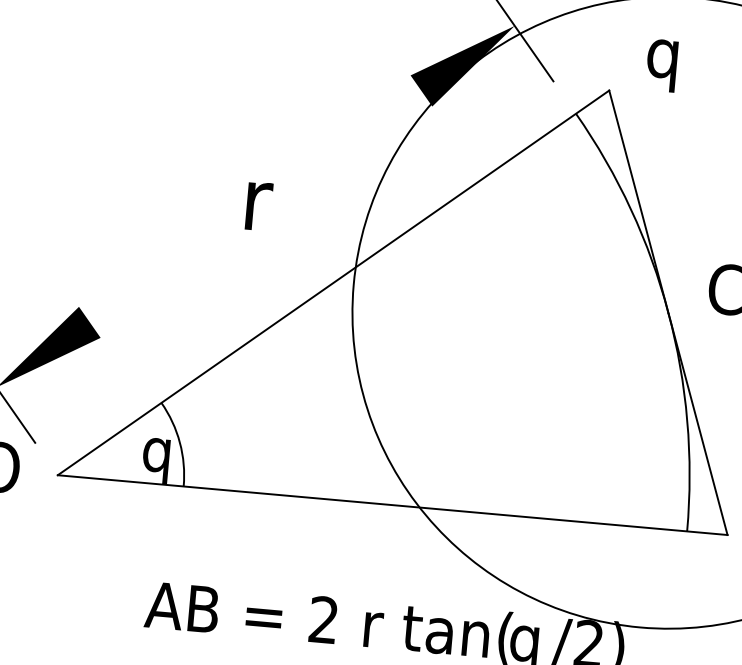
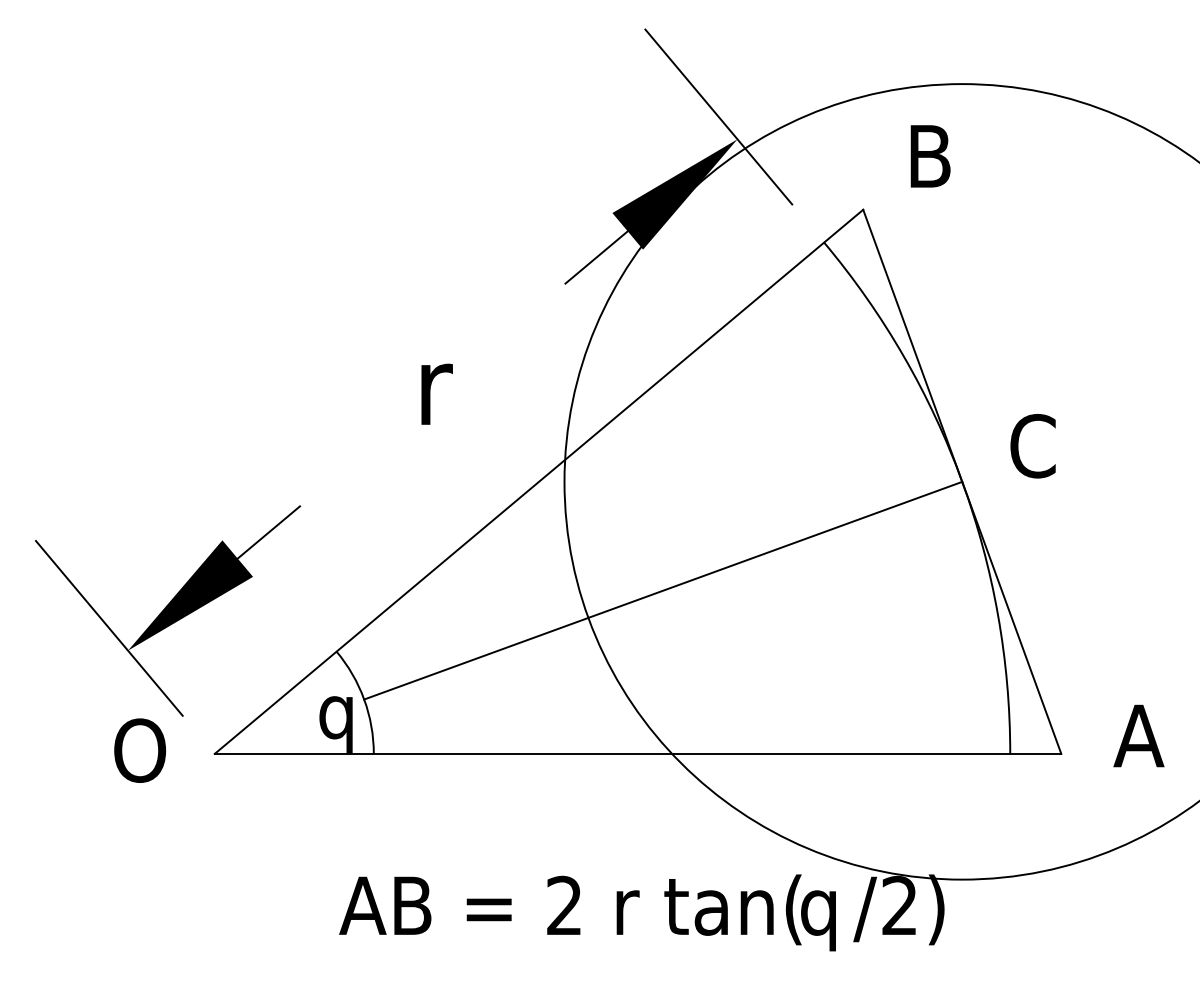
text: (664, 60) -> (928, 165), q -> B
line: (394, 109) -> (596, 257), added
line: (116, 303) -> (268, 532), added
line: (424, 377) -> (663, 590), added

